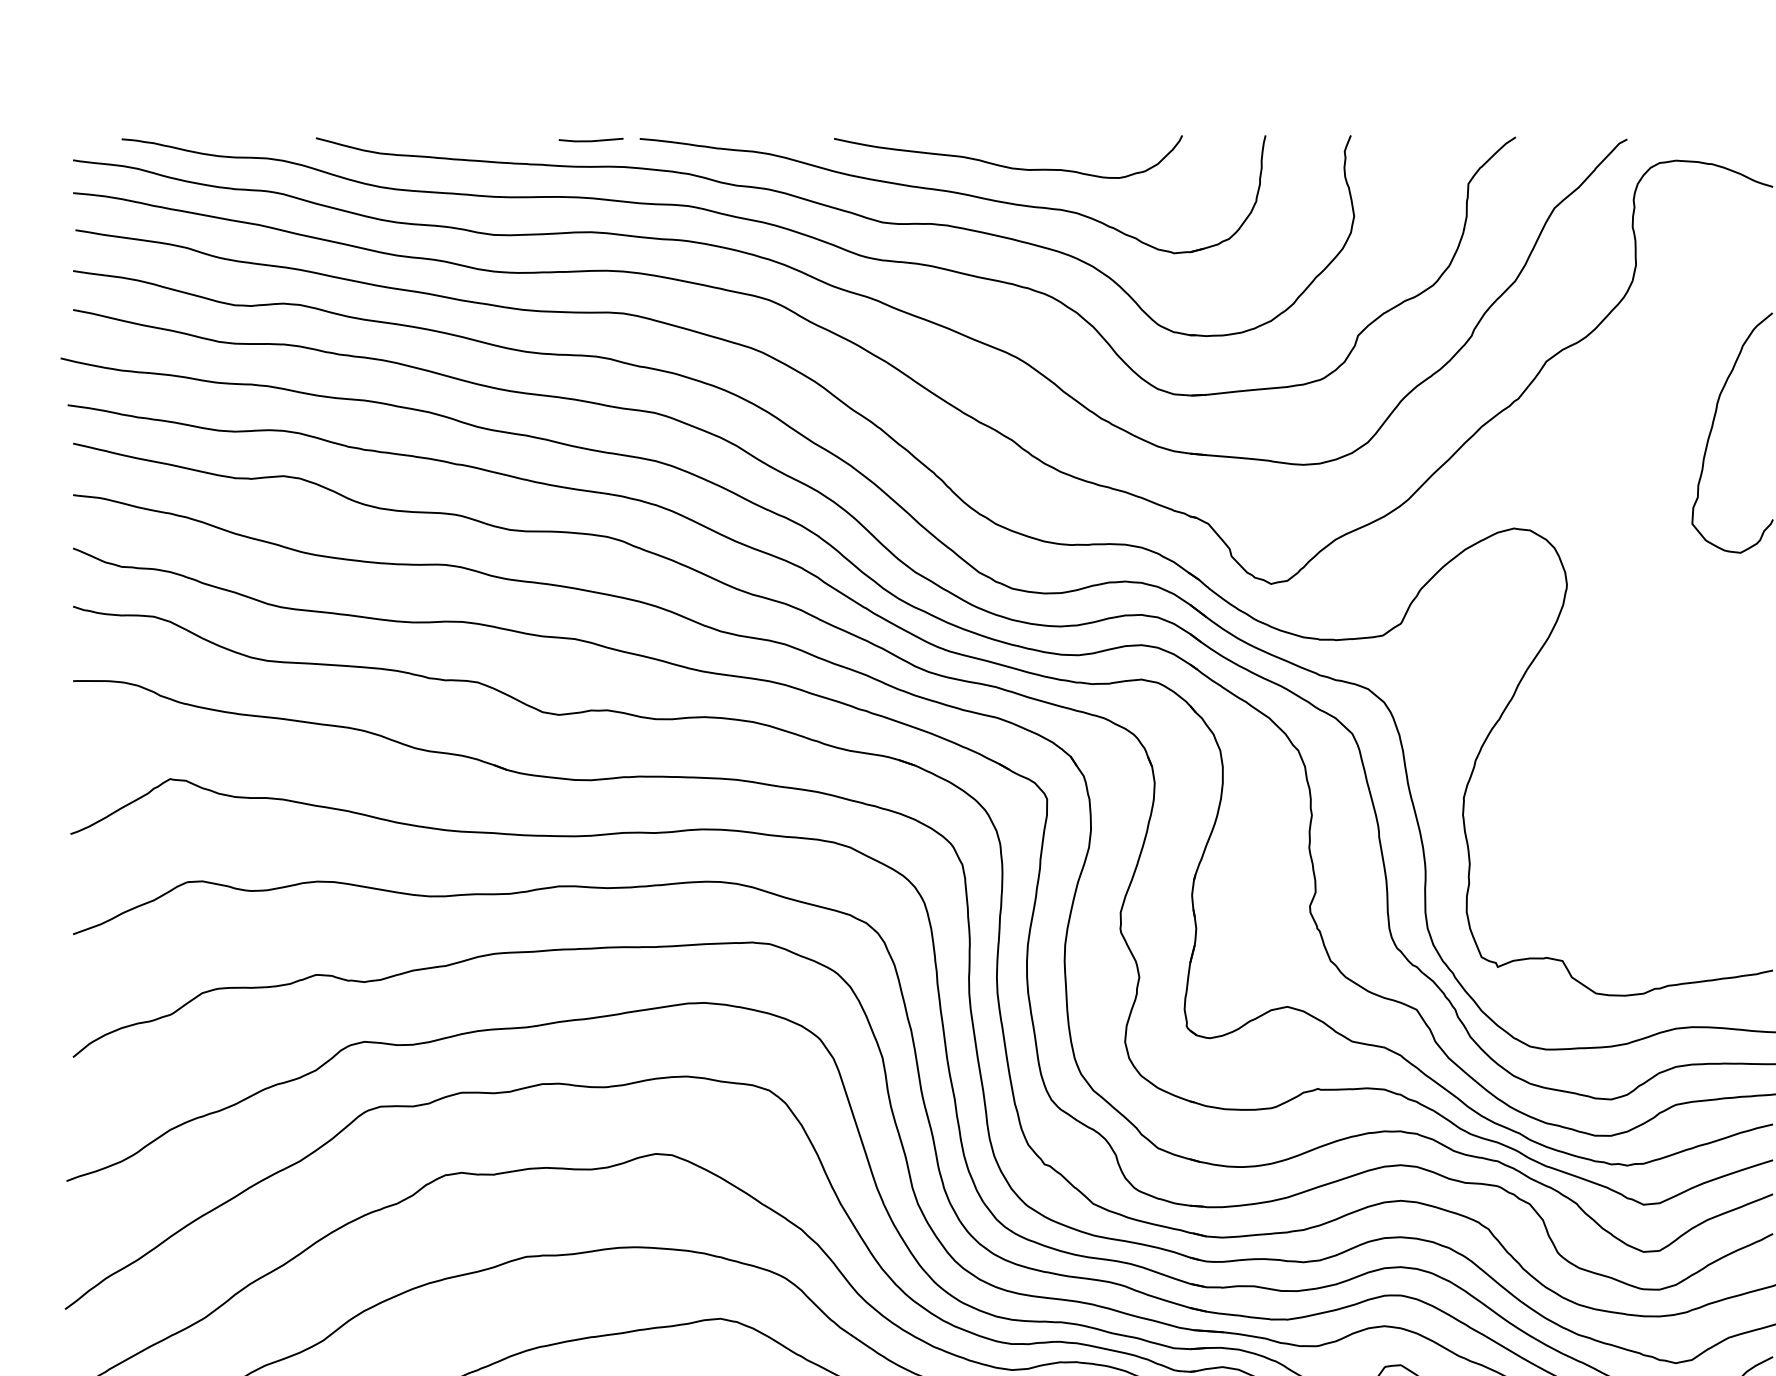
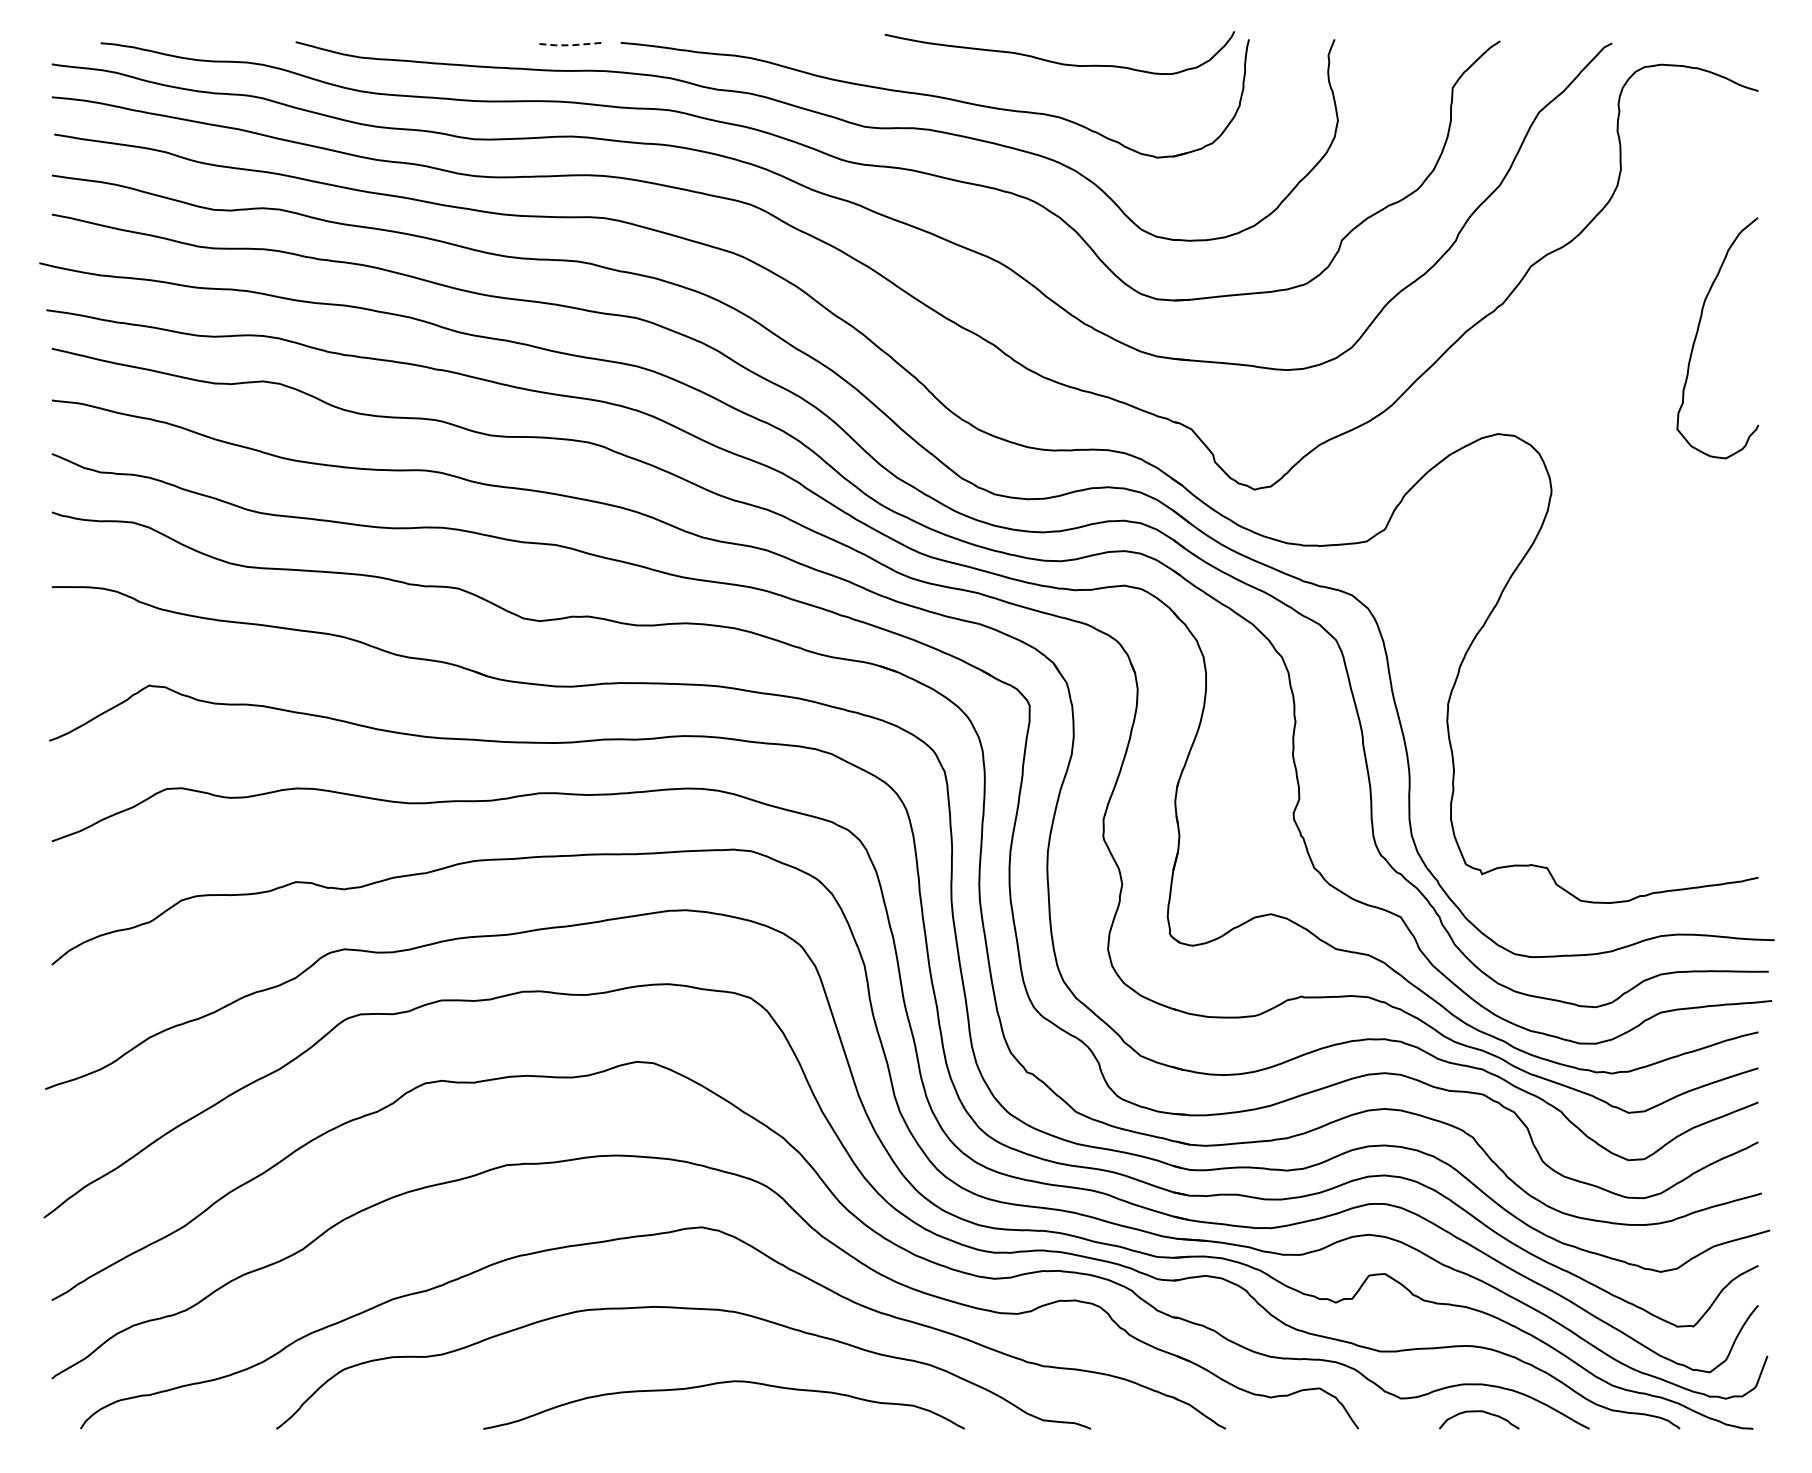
line: (590, 141) -> (571, 45), solid -> dashed
curve: (1004, 165) -> (1055, 61), moved

